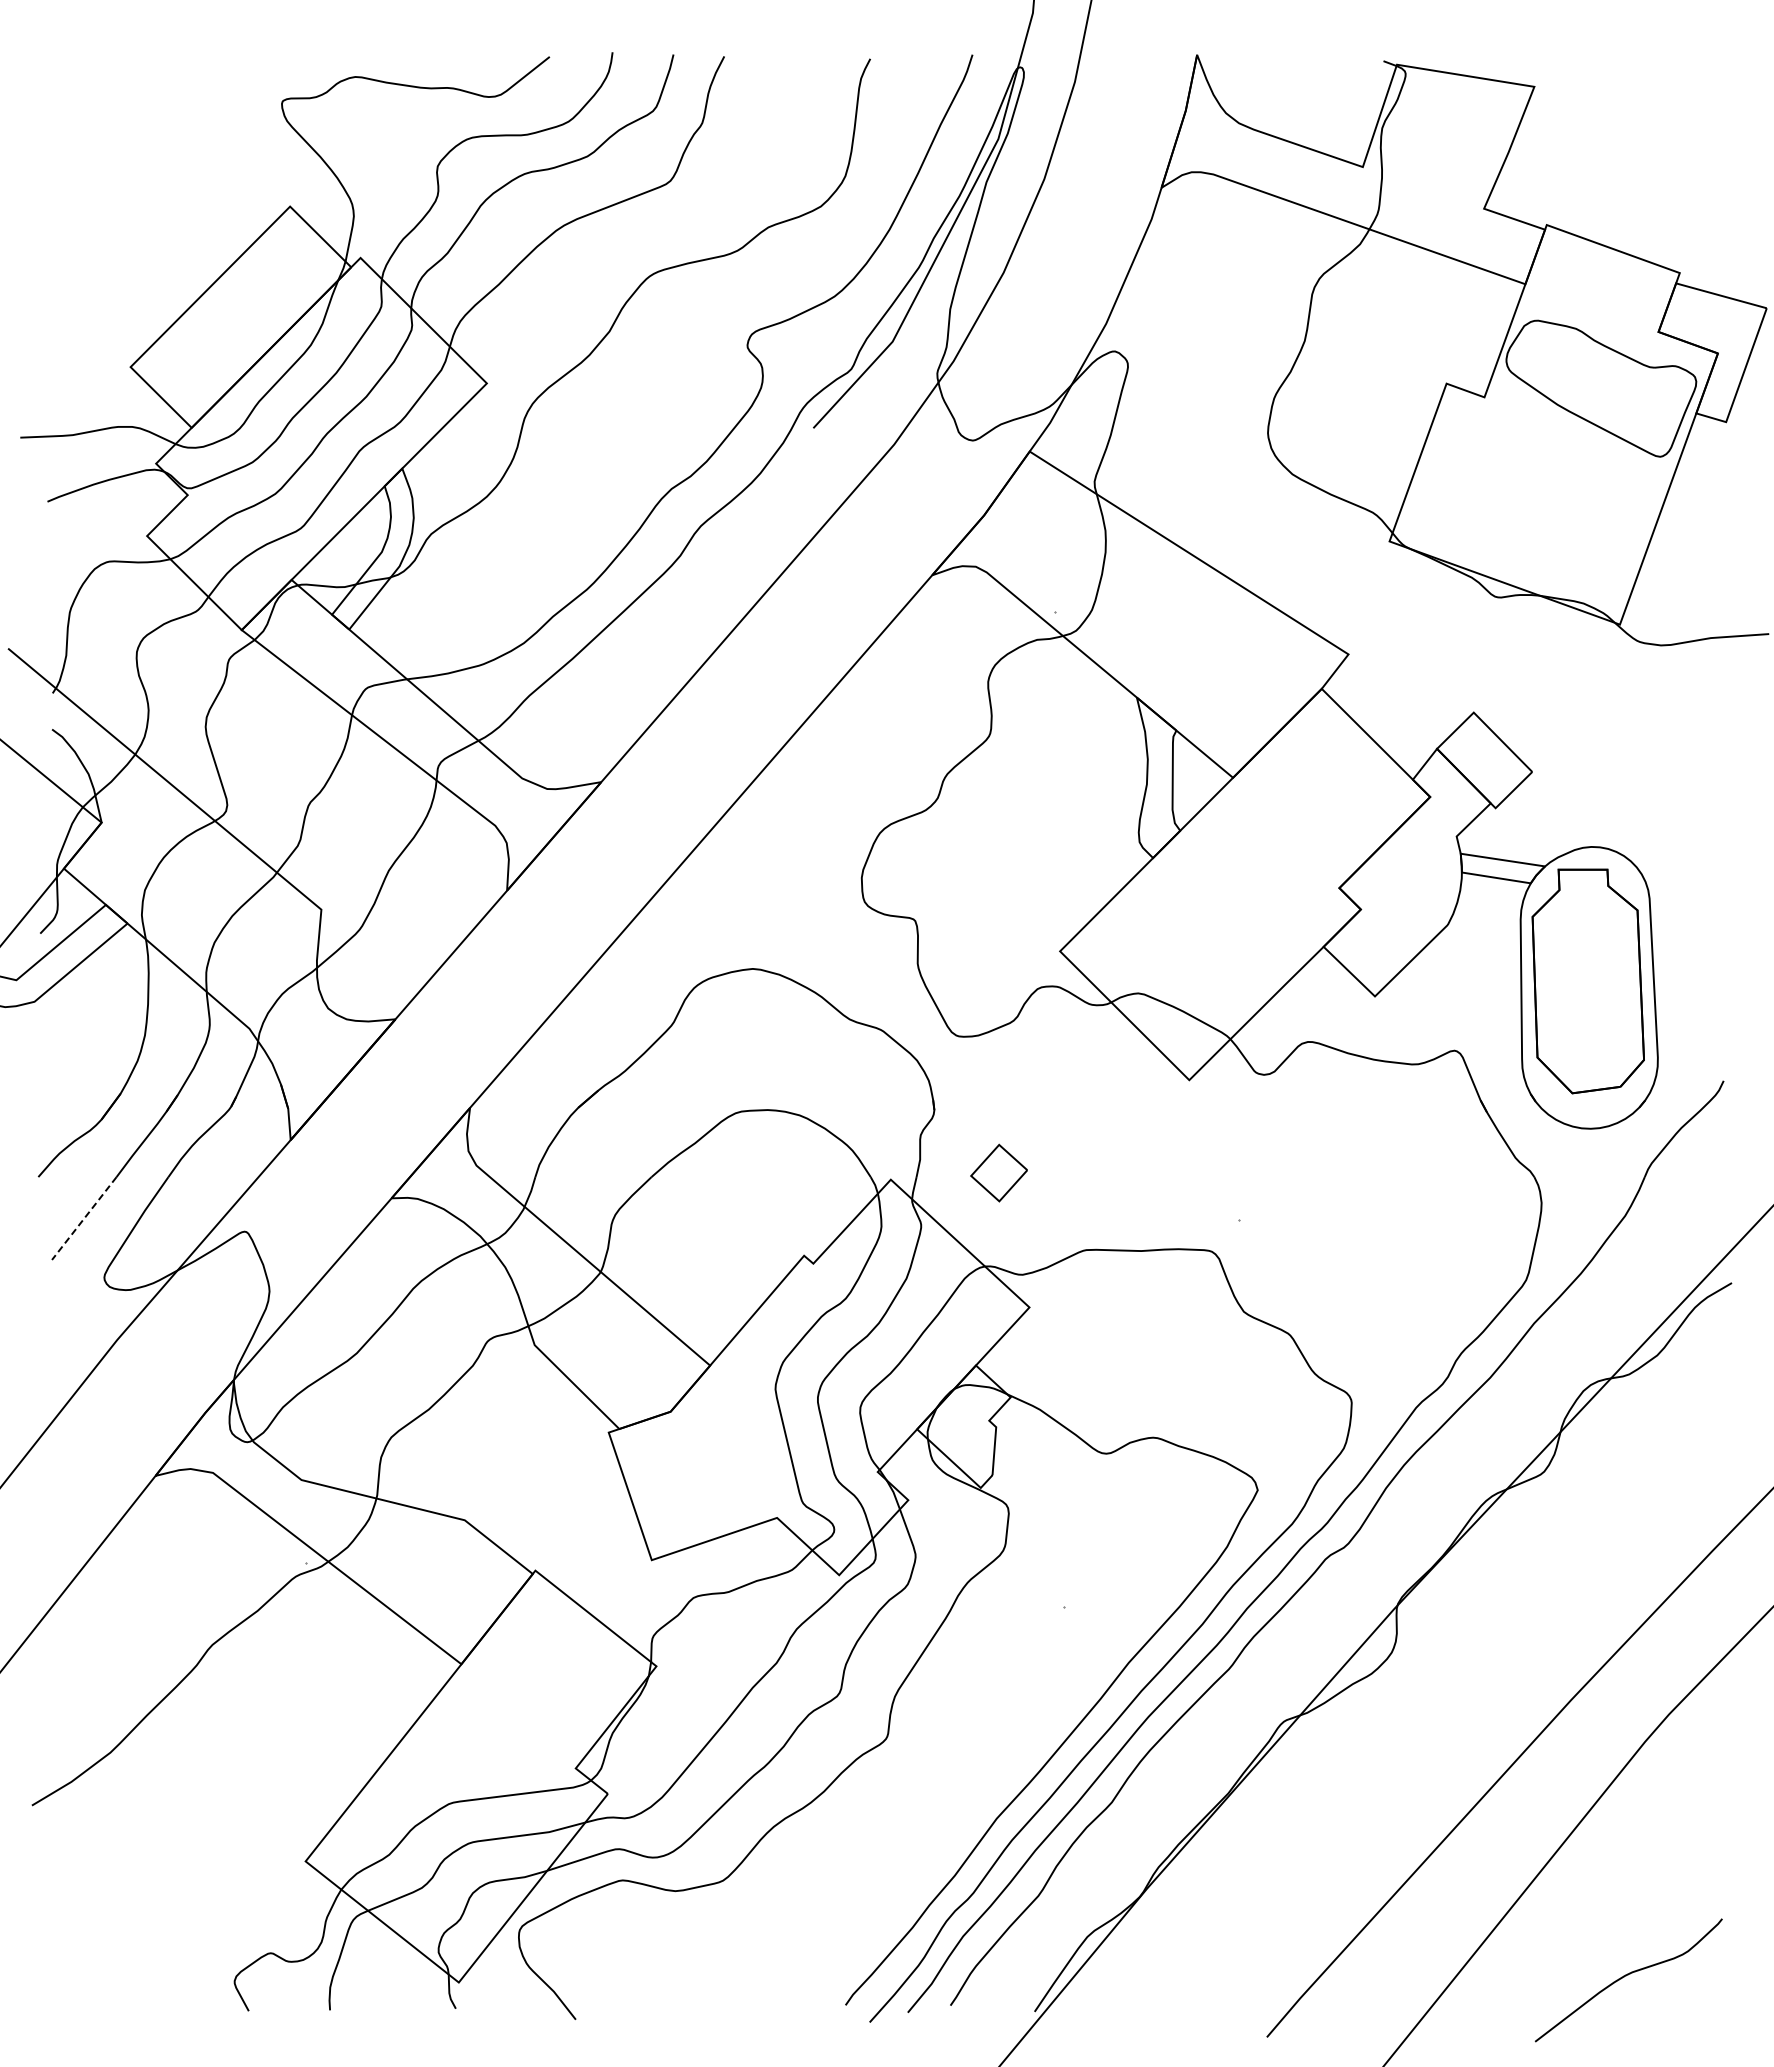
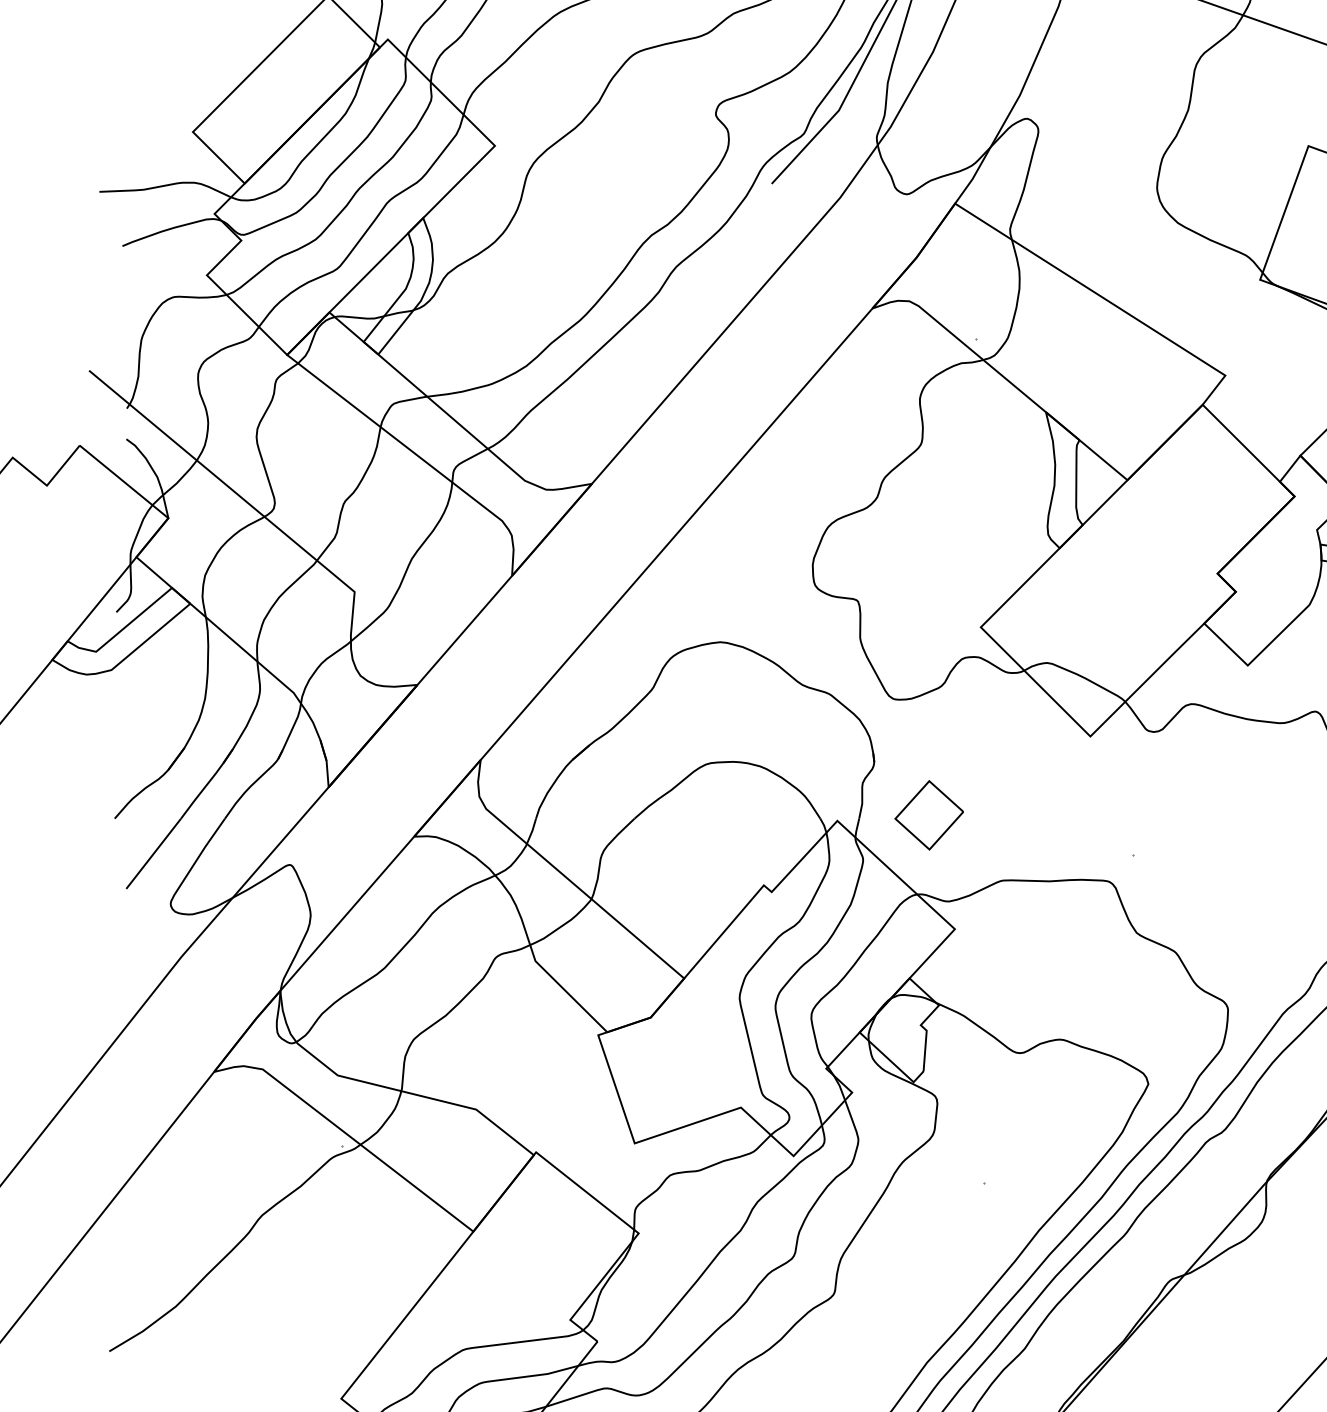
part: (998, 1172) -> (928, 814), size x1.43
line: (84, 1218) -> (153, 853), dashed -> solid

